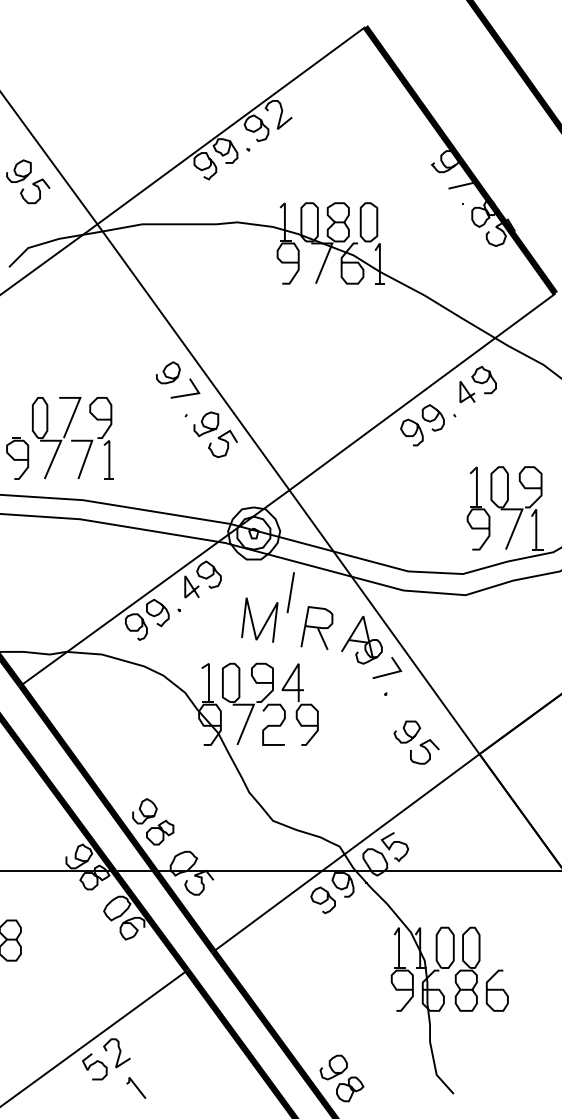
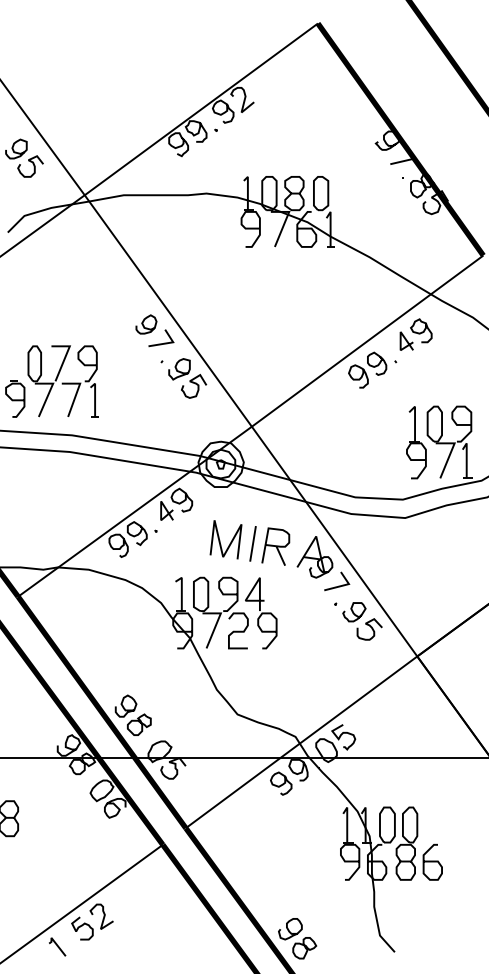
line: (290, 592) -> (252, 543), moved
part: (416, 742) -> (362, 621), moved
line: (136, 1087) -> (57, 946), moved

